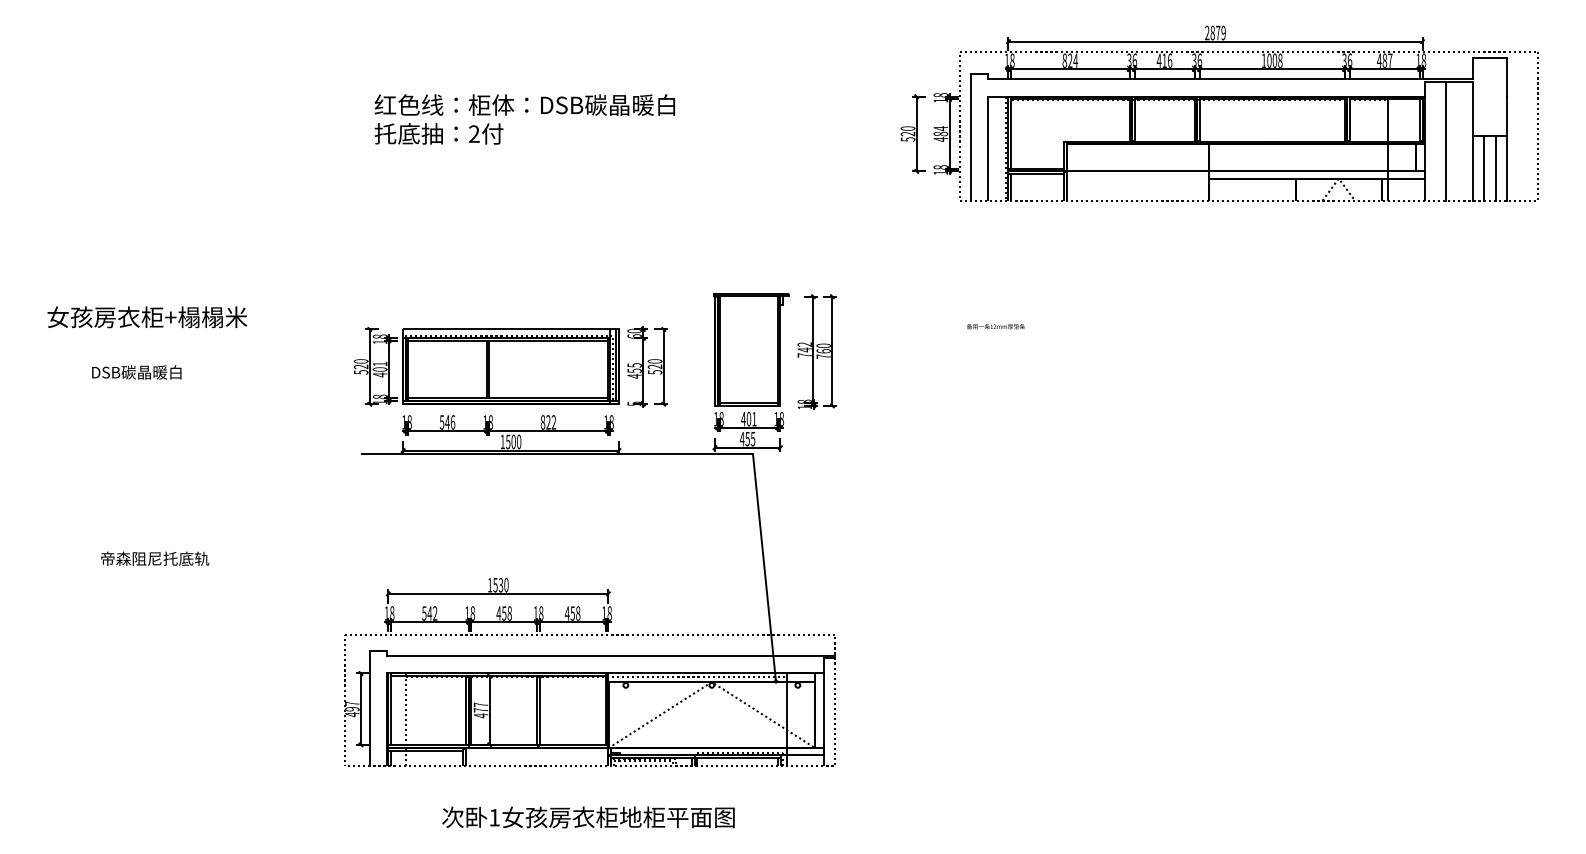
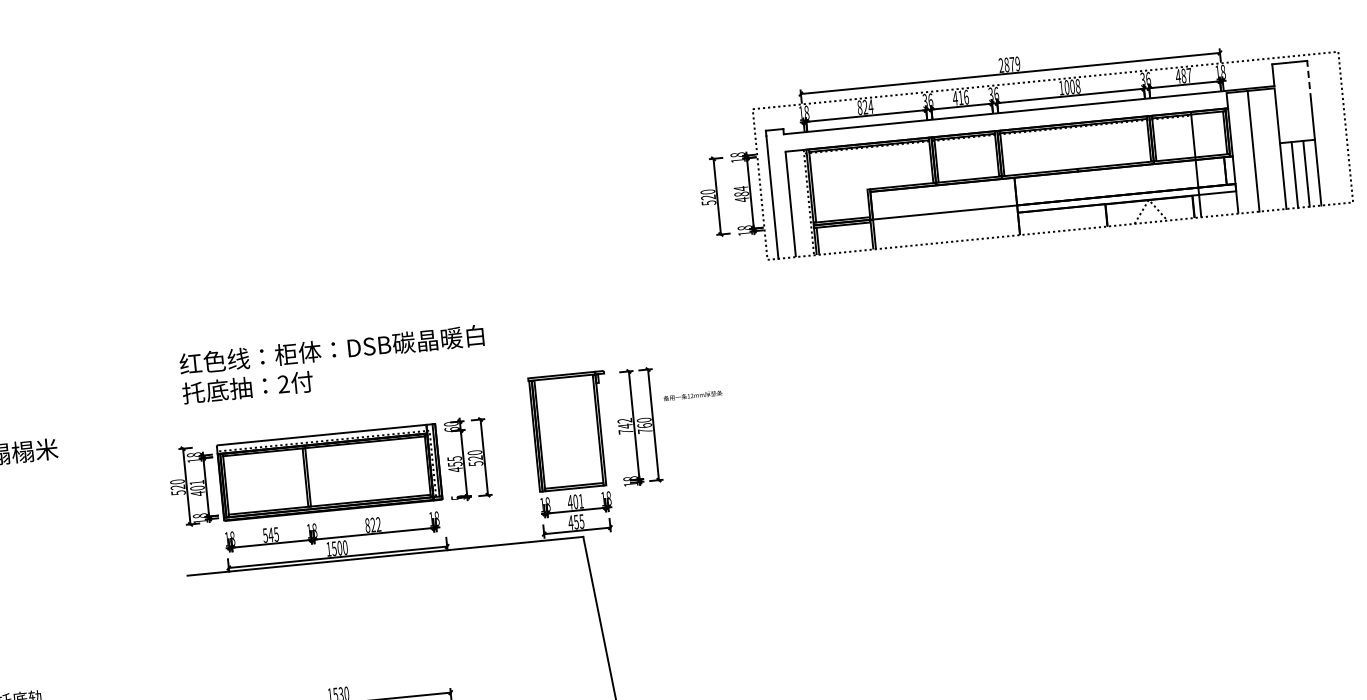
line: (1507, 76) -> (1309, 79), solid -> dashed
text: (524, 119) -> (332, 364), moved
text: (995, 326) -> (692, 395), moved
text: (452, 422) -> (276, 534), 546 -> 545

